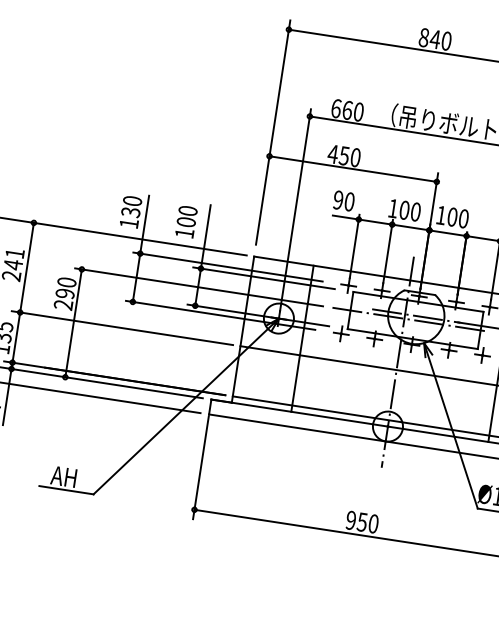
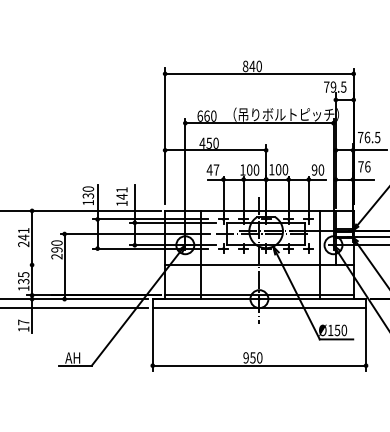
text: (343, 200) -> (212, 169), 90 -> 47
text: (186, 216) -> (121, 193), 100 -> 141
line: (121, 328) -> (93, 265), removed

